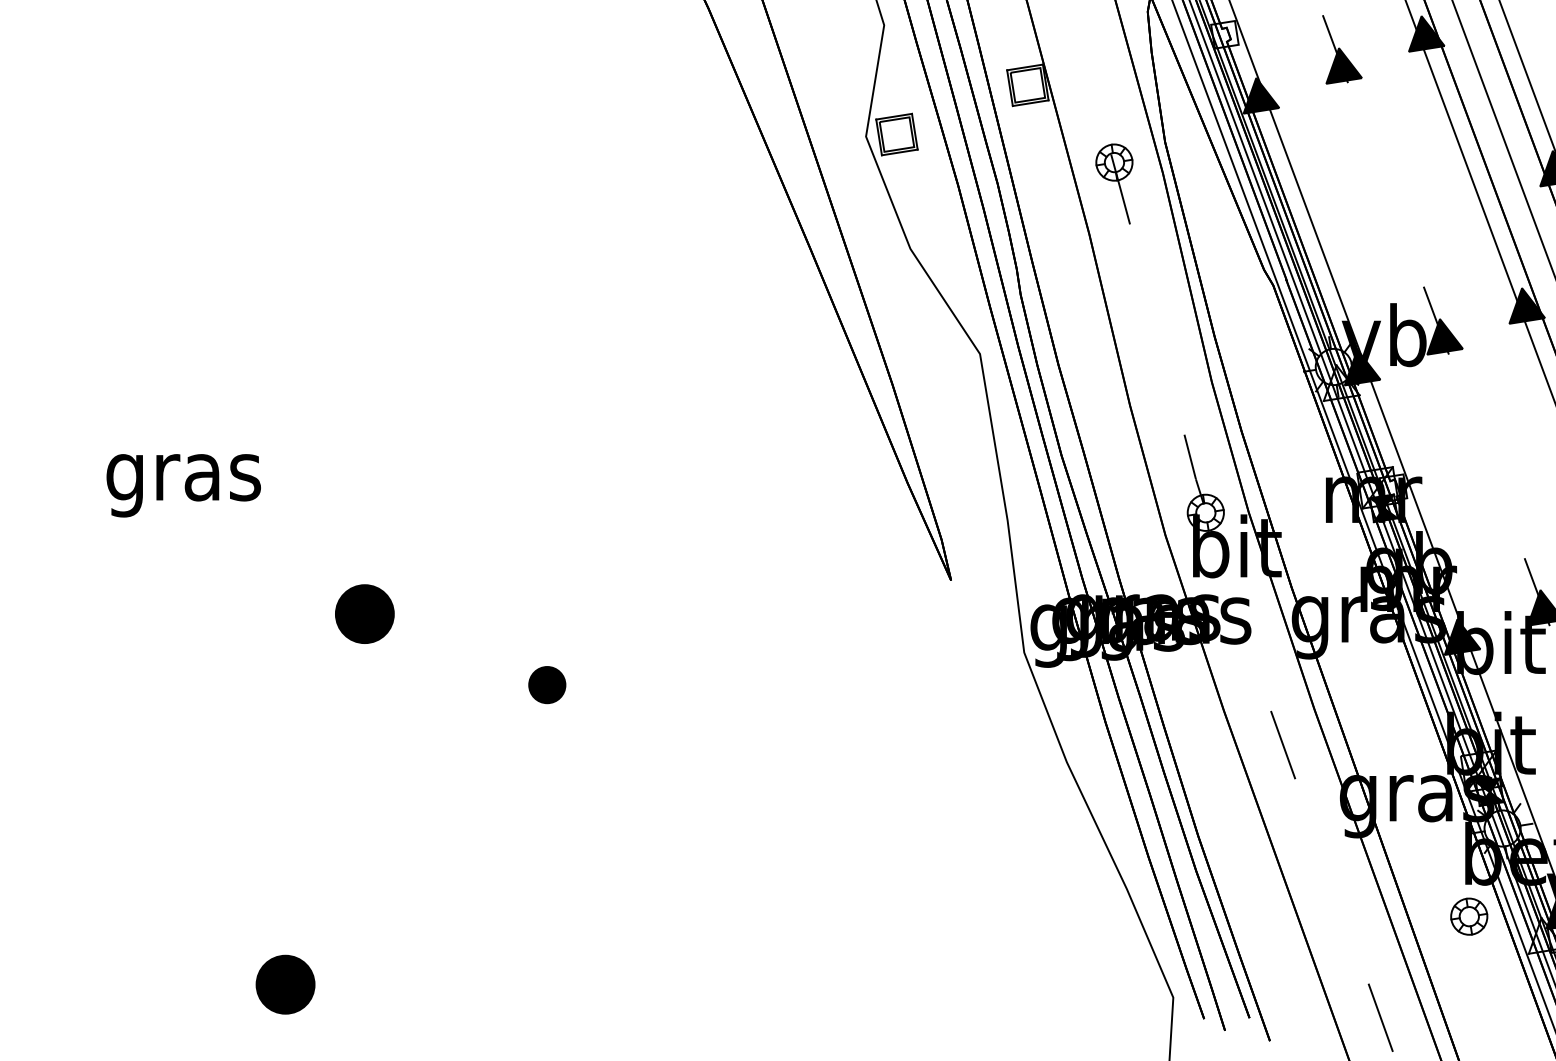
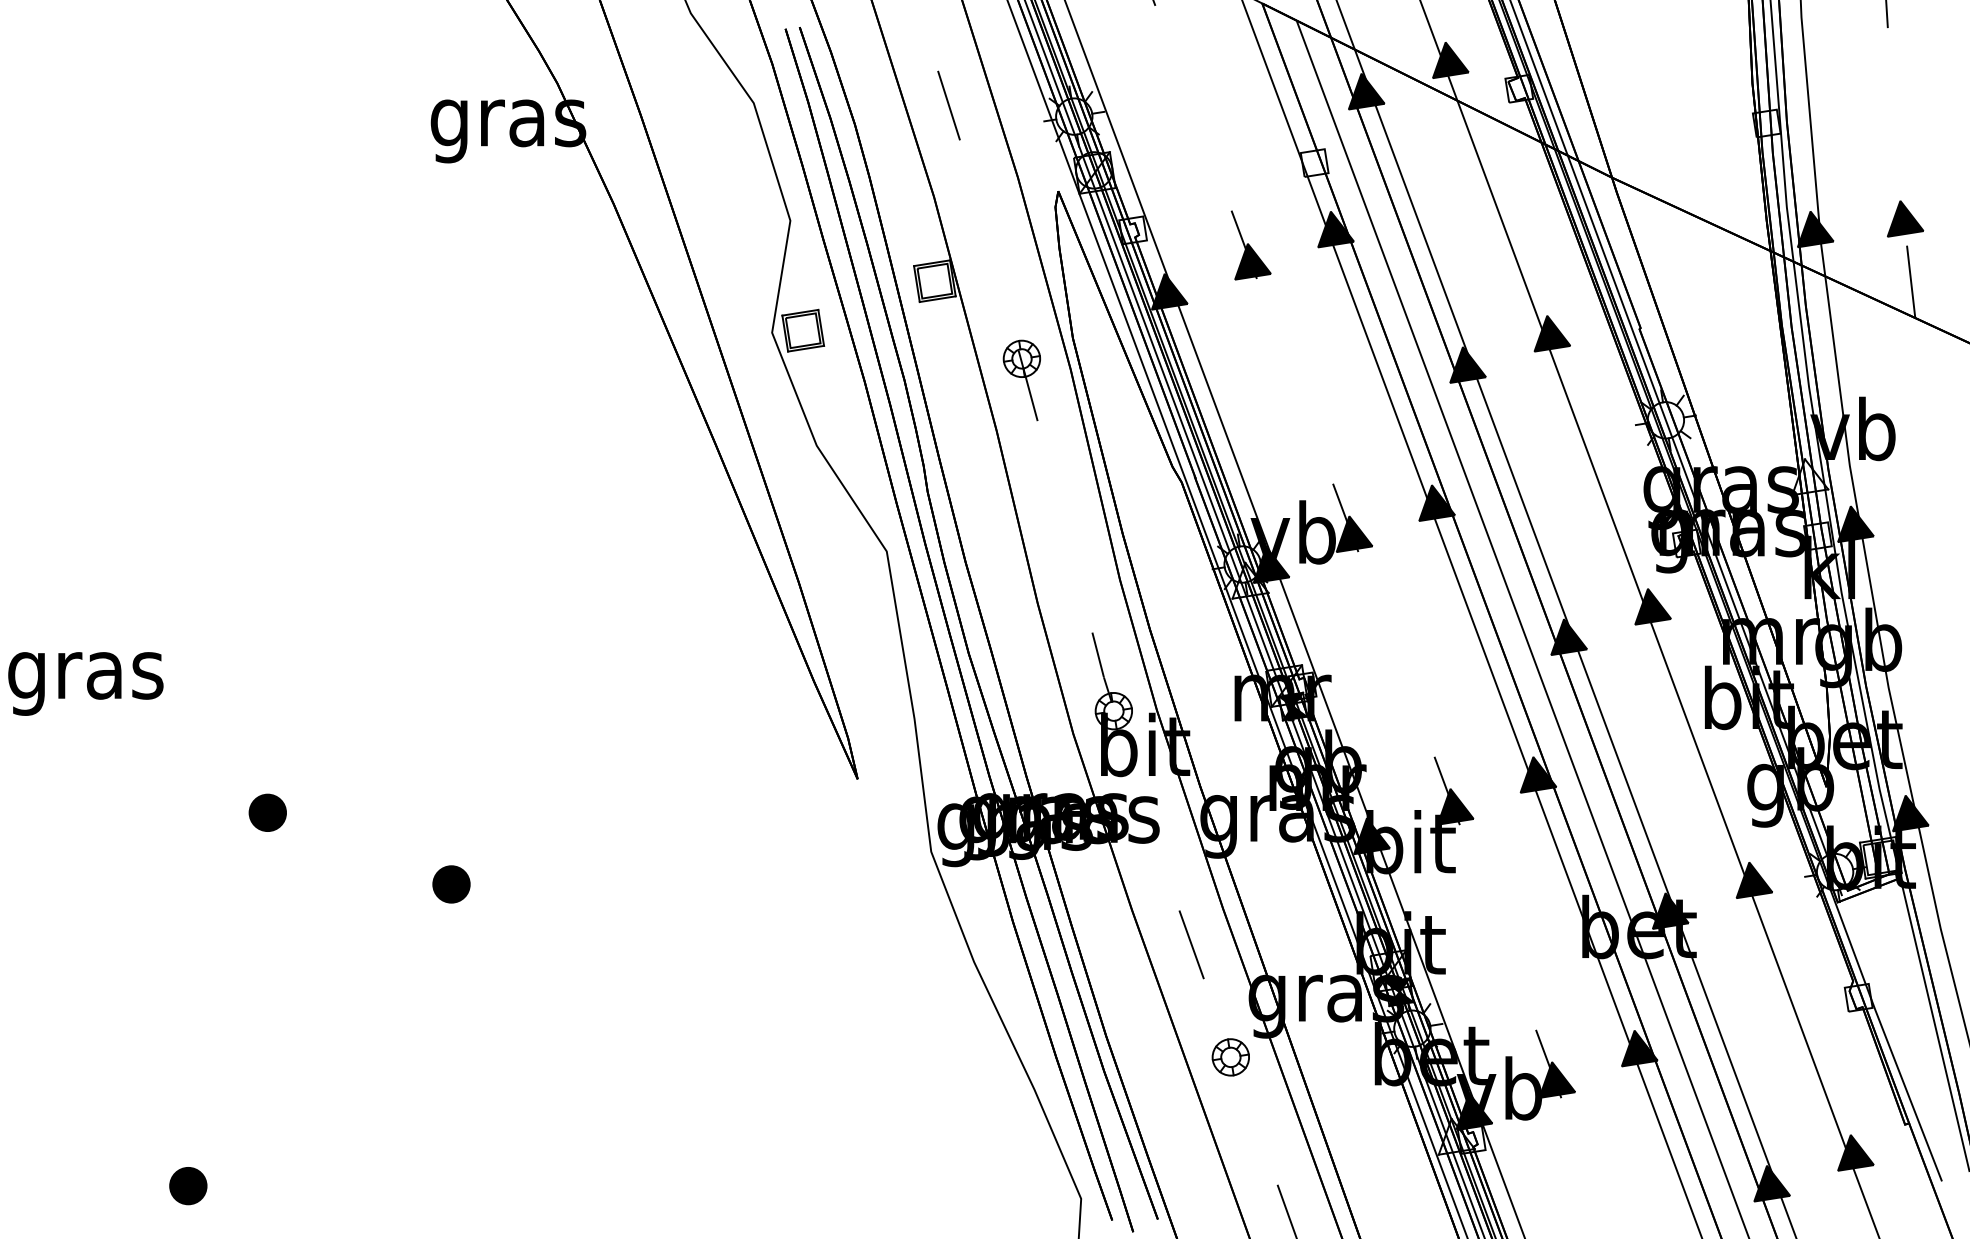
part: (364, 613) -> (267, 812), size x0.62
part: (1468, 916) -> (1230, 1057), moved
part: (285, 985) -> (188, 1186), size x0.62

